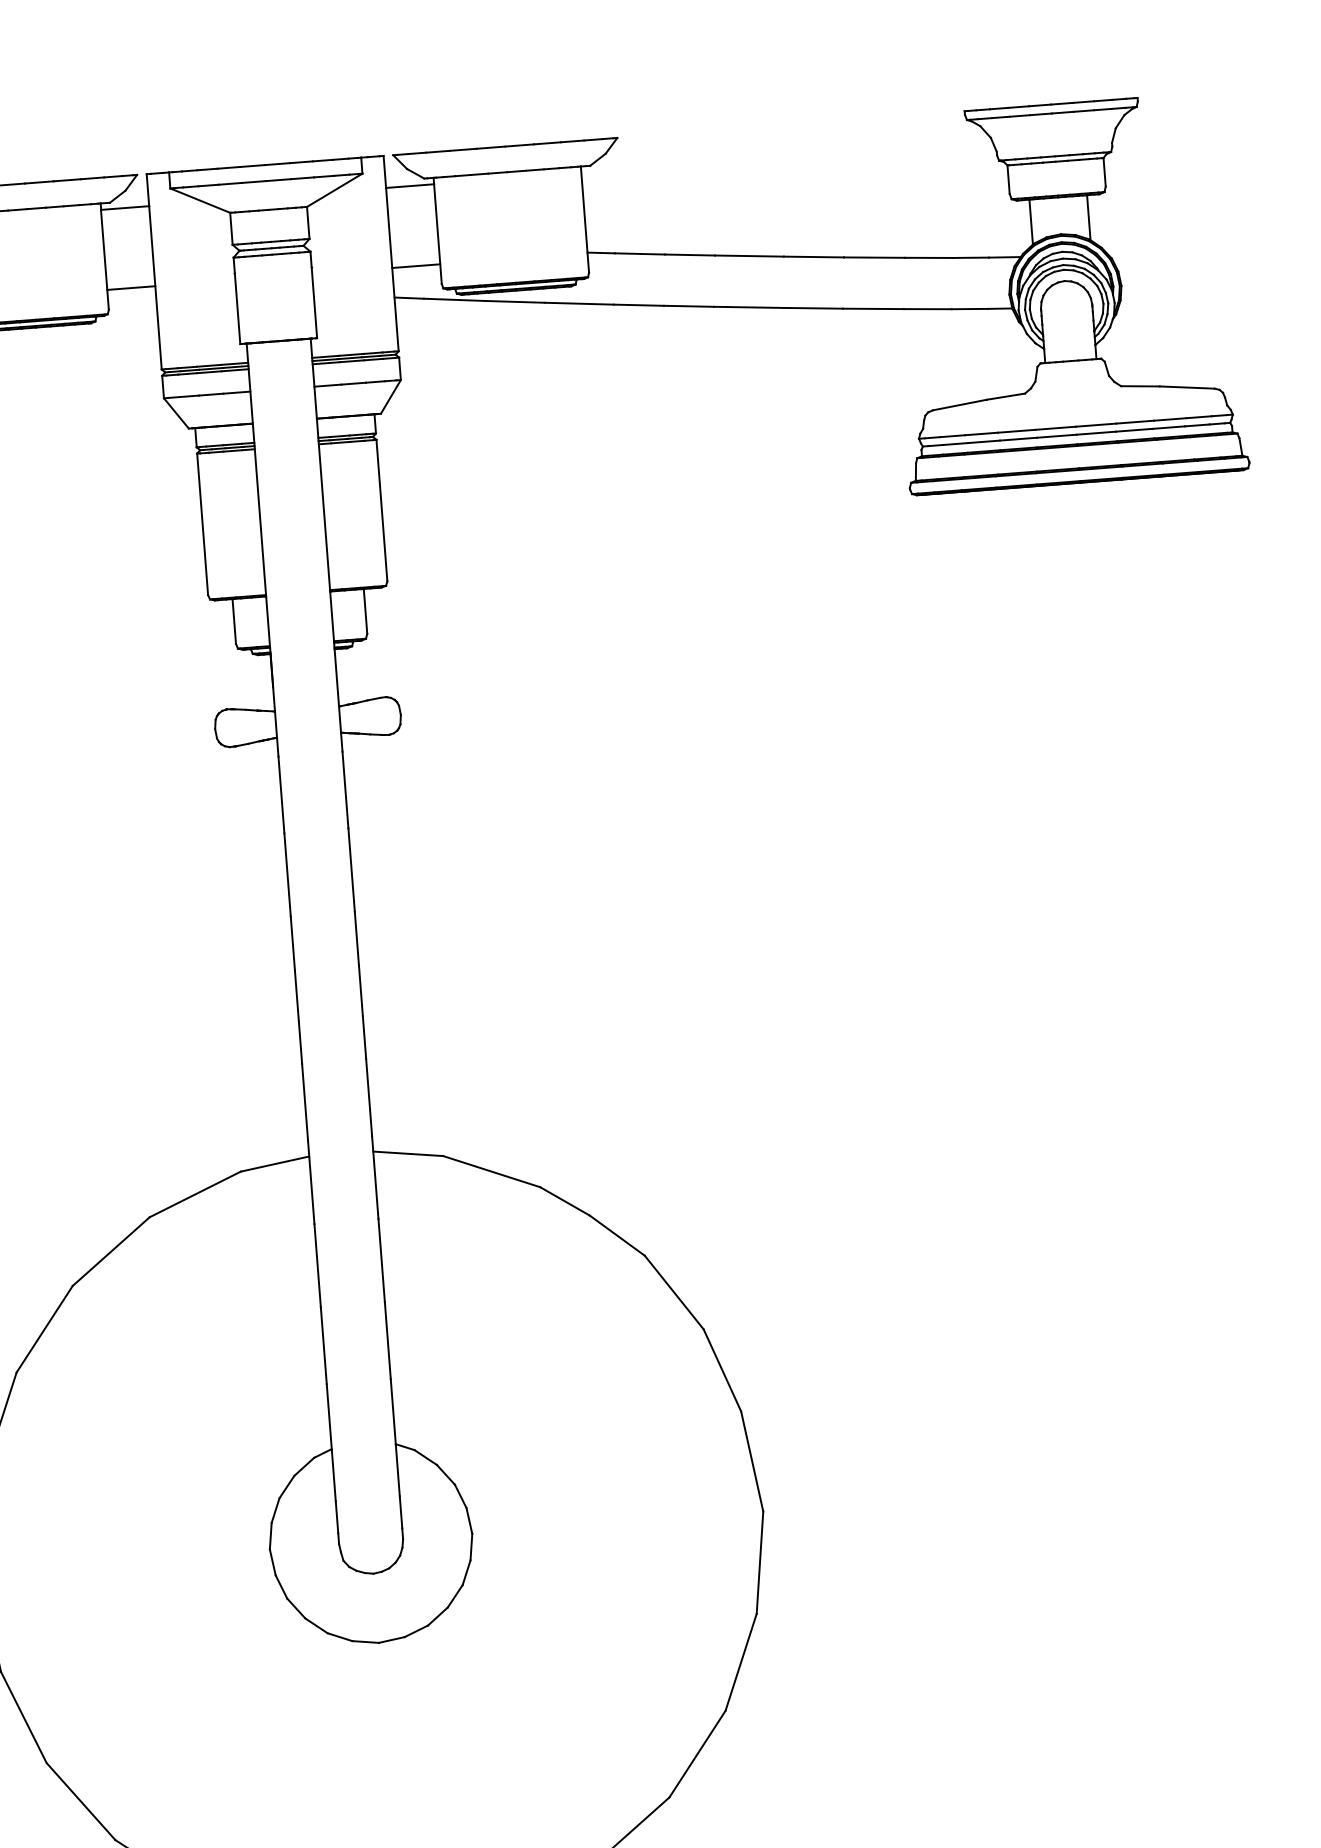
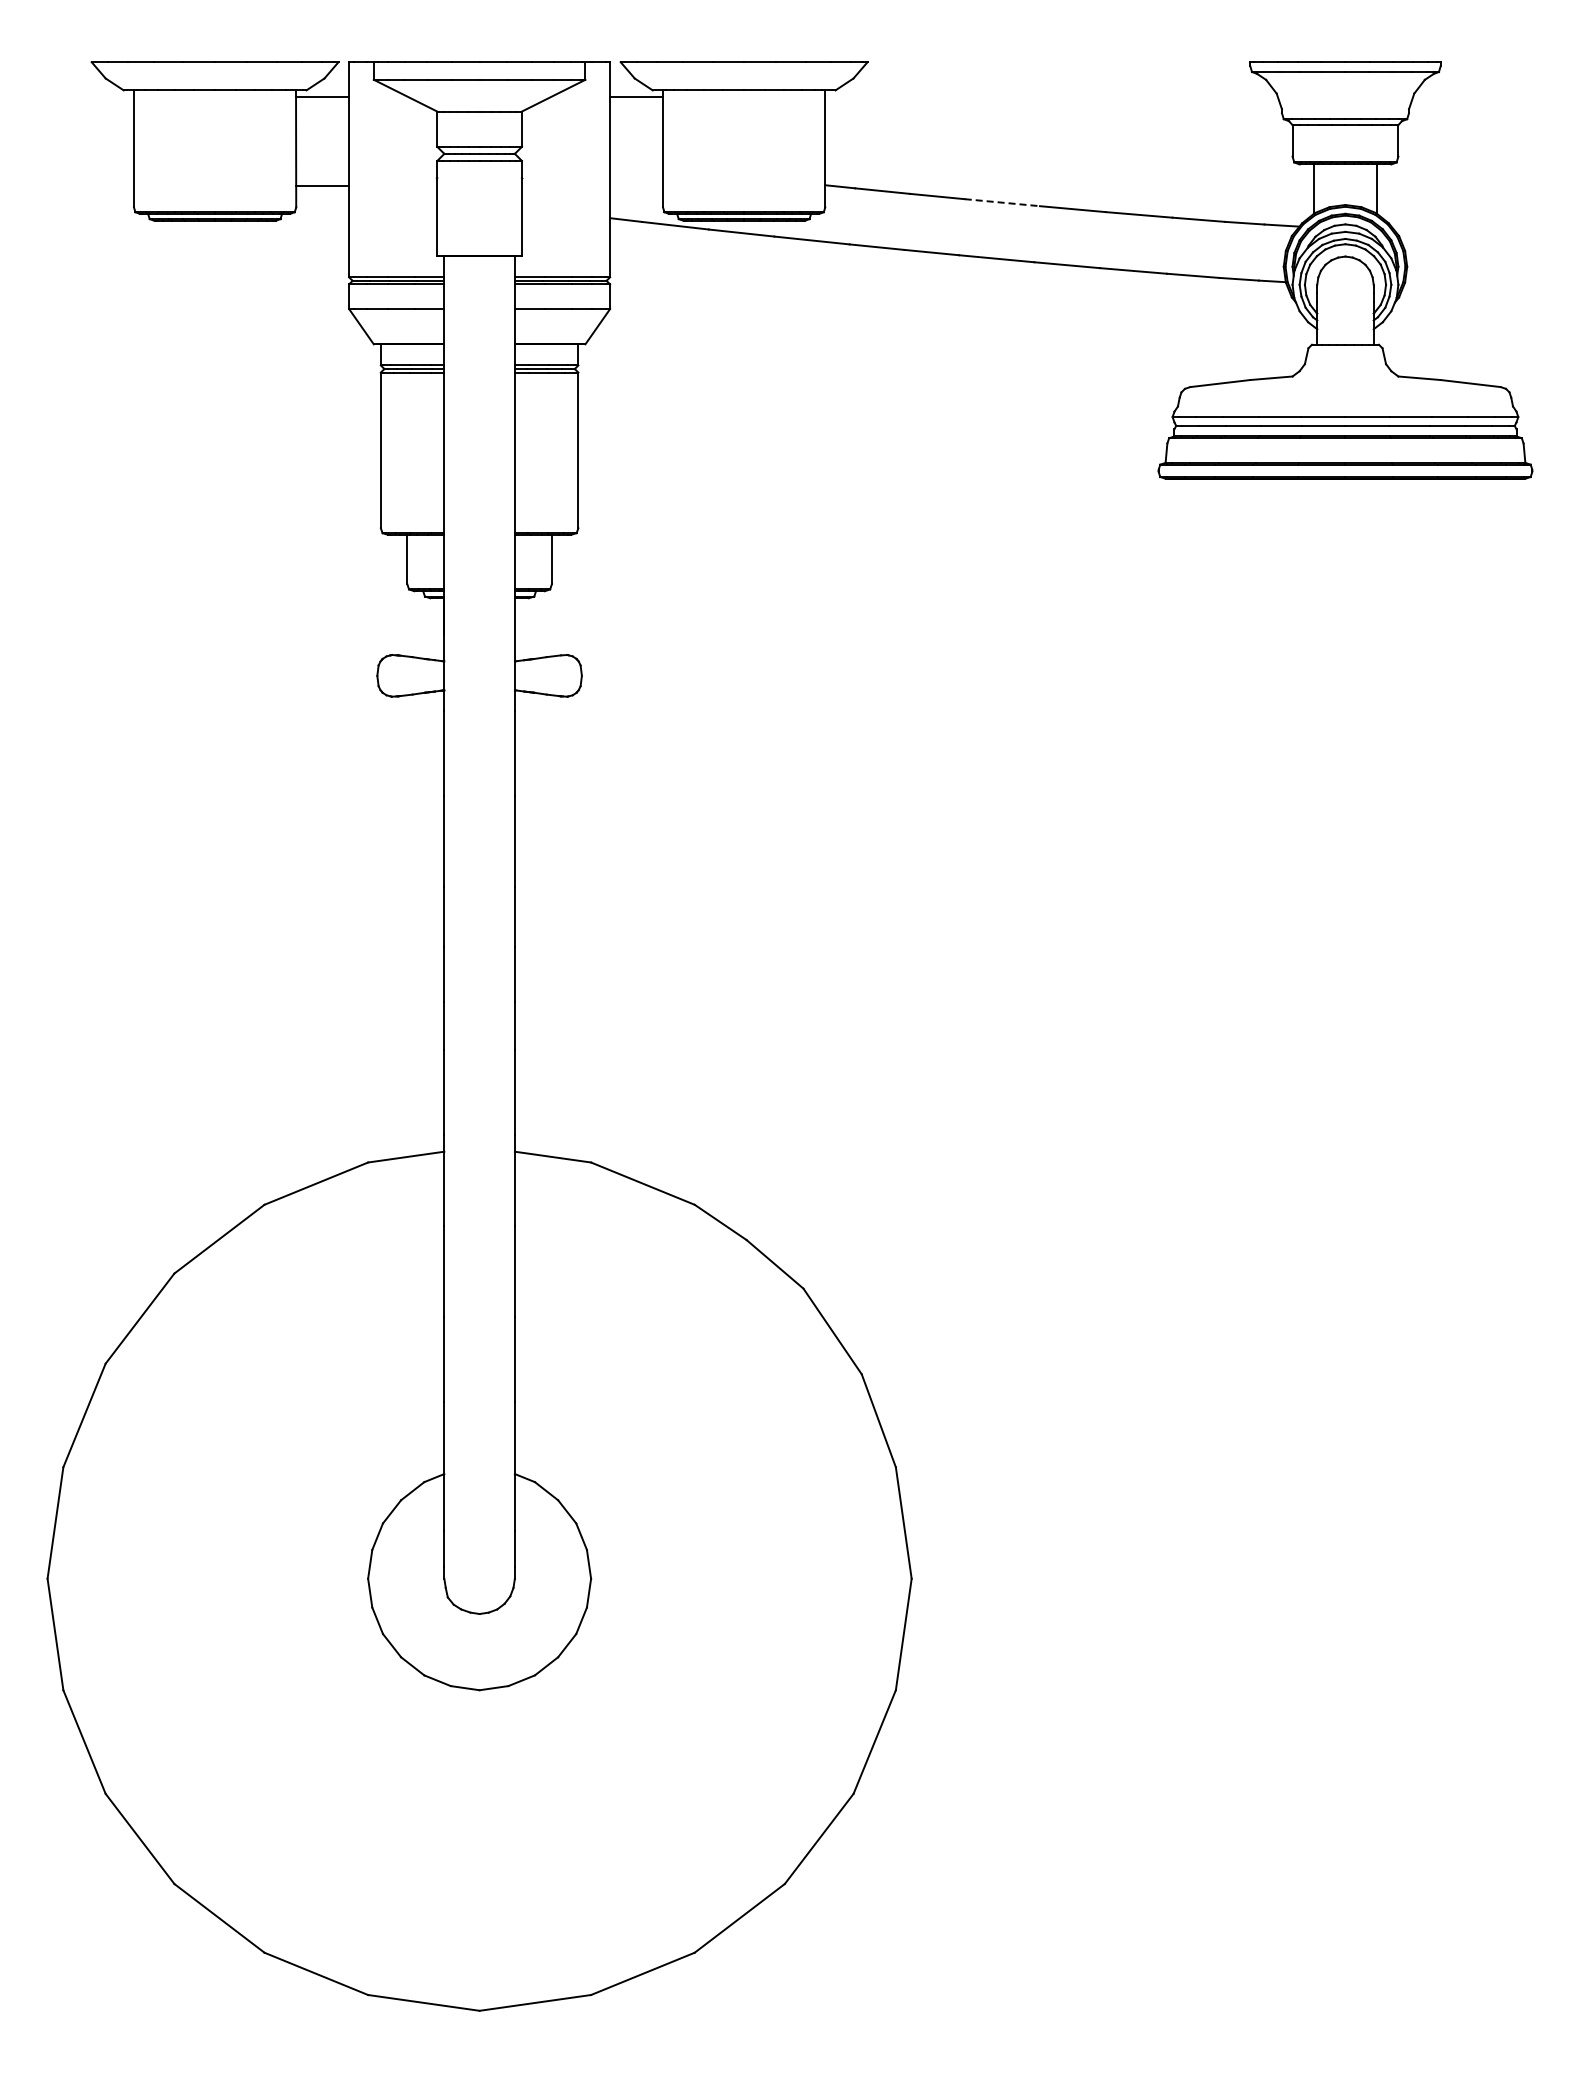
line: (749, 255) -> (1002, 202), solid -> dashed
line: (416, 266) -> (636, 185), removed

